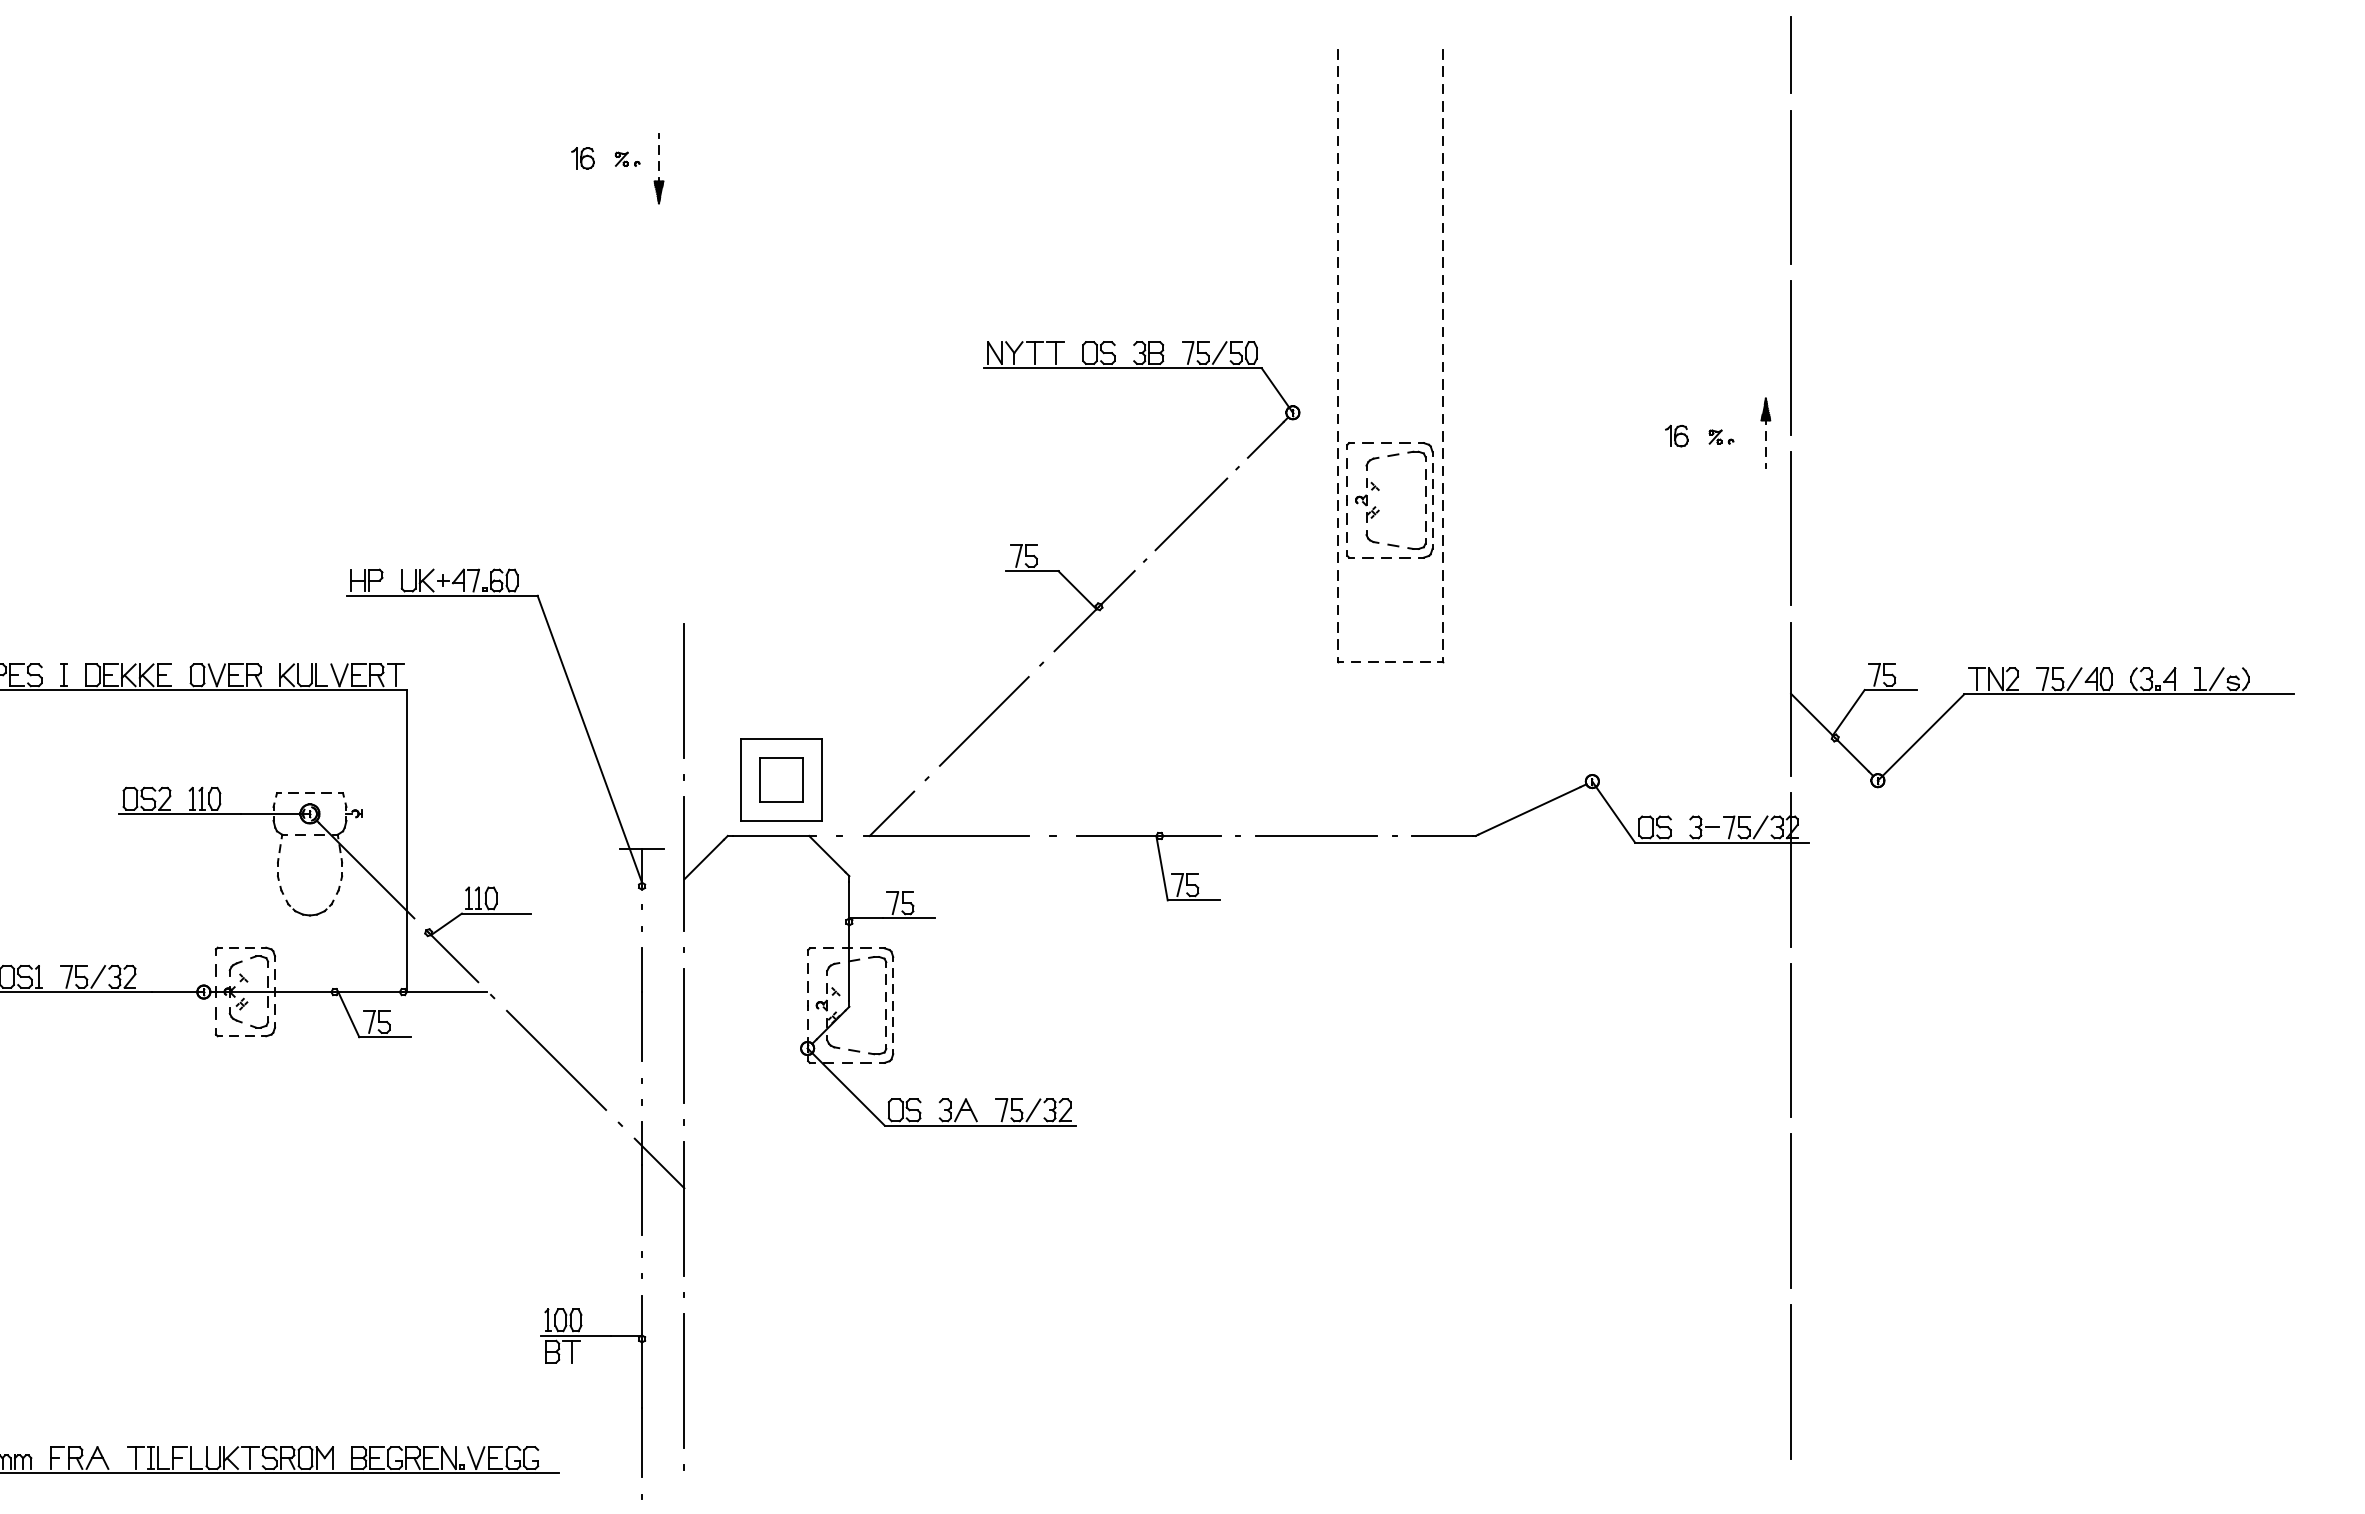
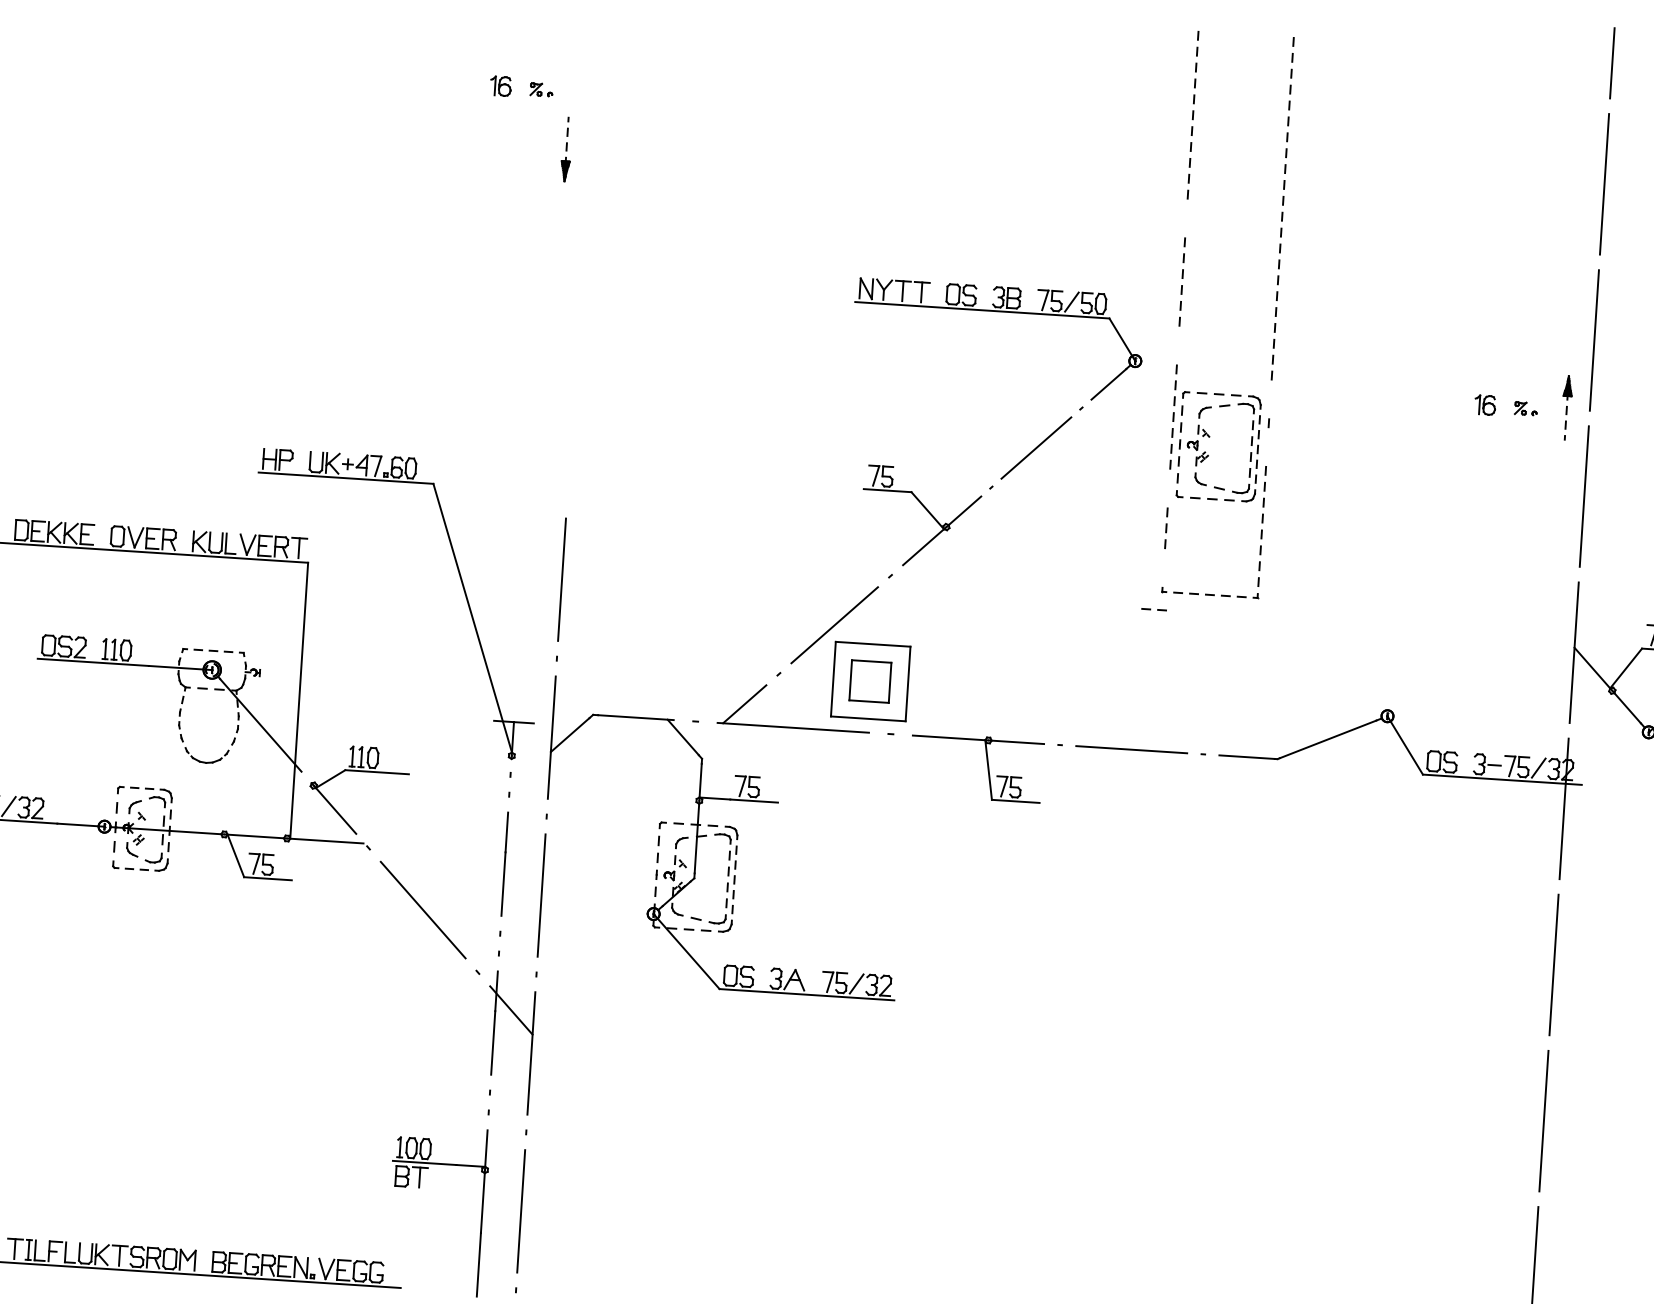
part: (658, 168) -> (566, 149), moved
line: (1337, 250) -> (1185, 215), removed
line: (1337, 389) -> (1177, 342), removed
line: (1442, 441) -> (1270, 396), removed
line: (1442, 493) -> (1267, 443), removed
line: (1337, 545) -> (1168, 485), removed
line: (1337, 632) -> (1163, 564), removed
line: (1327, 681) -> (1151, 609), added
part: (781, 779) -> (870, 680), moved

